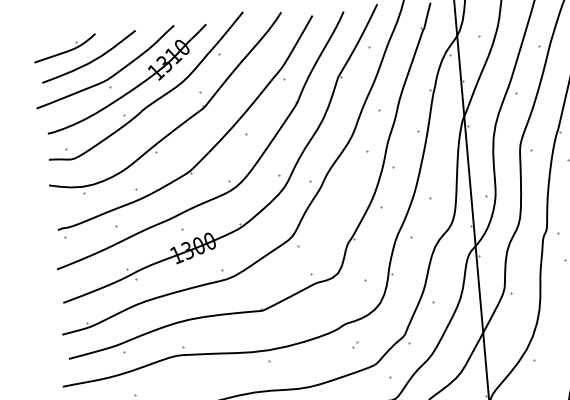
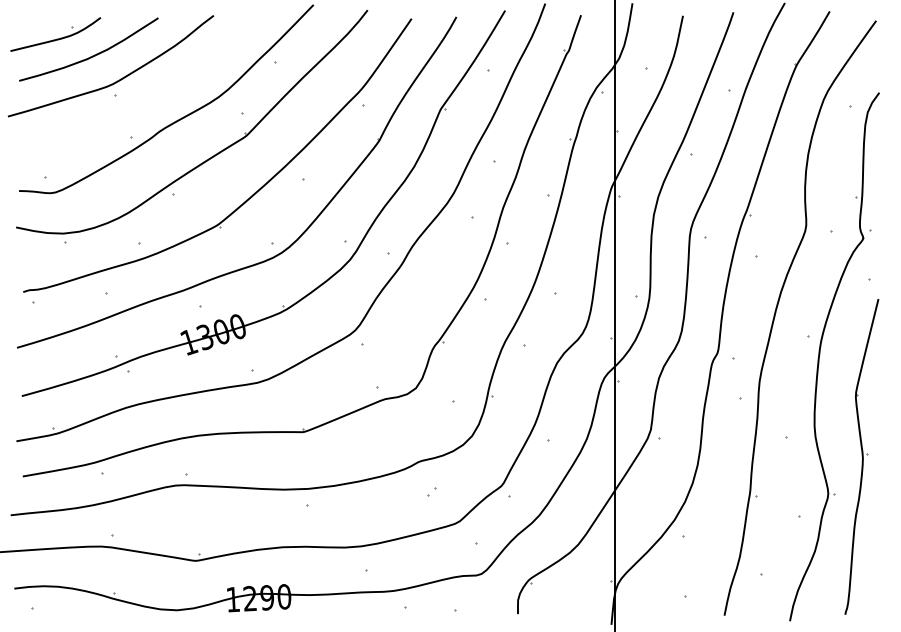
part: (133, 88) -> (148, 99), removed

